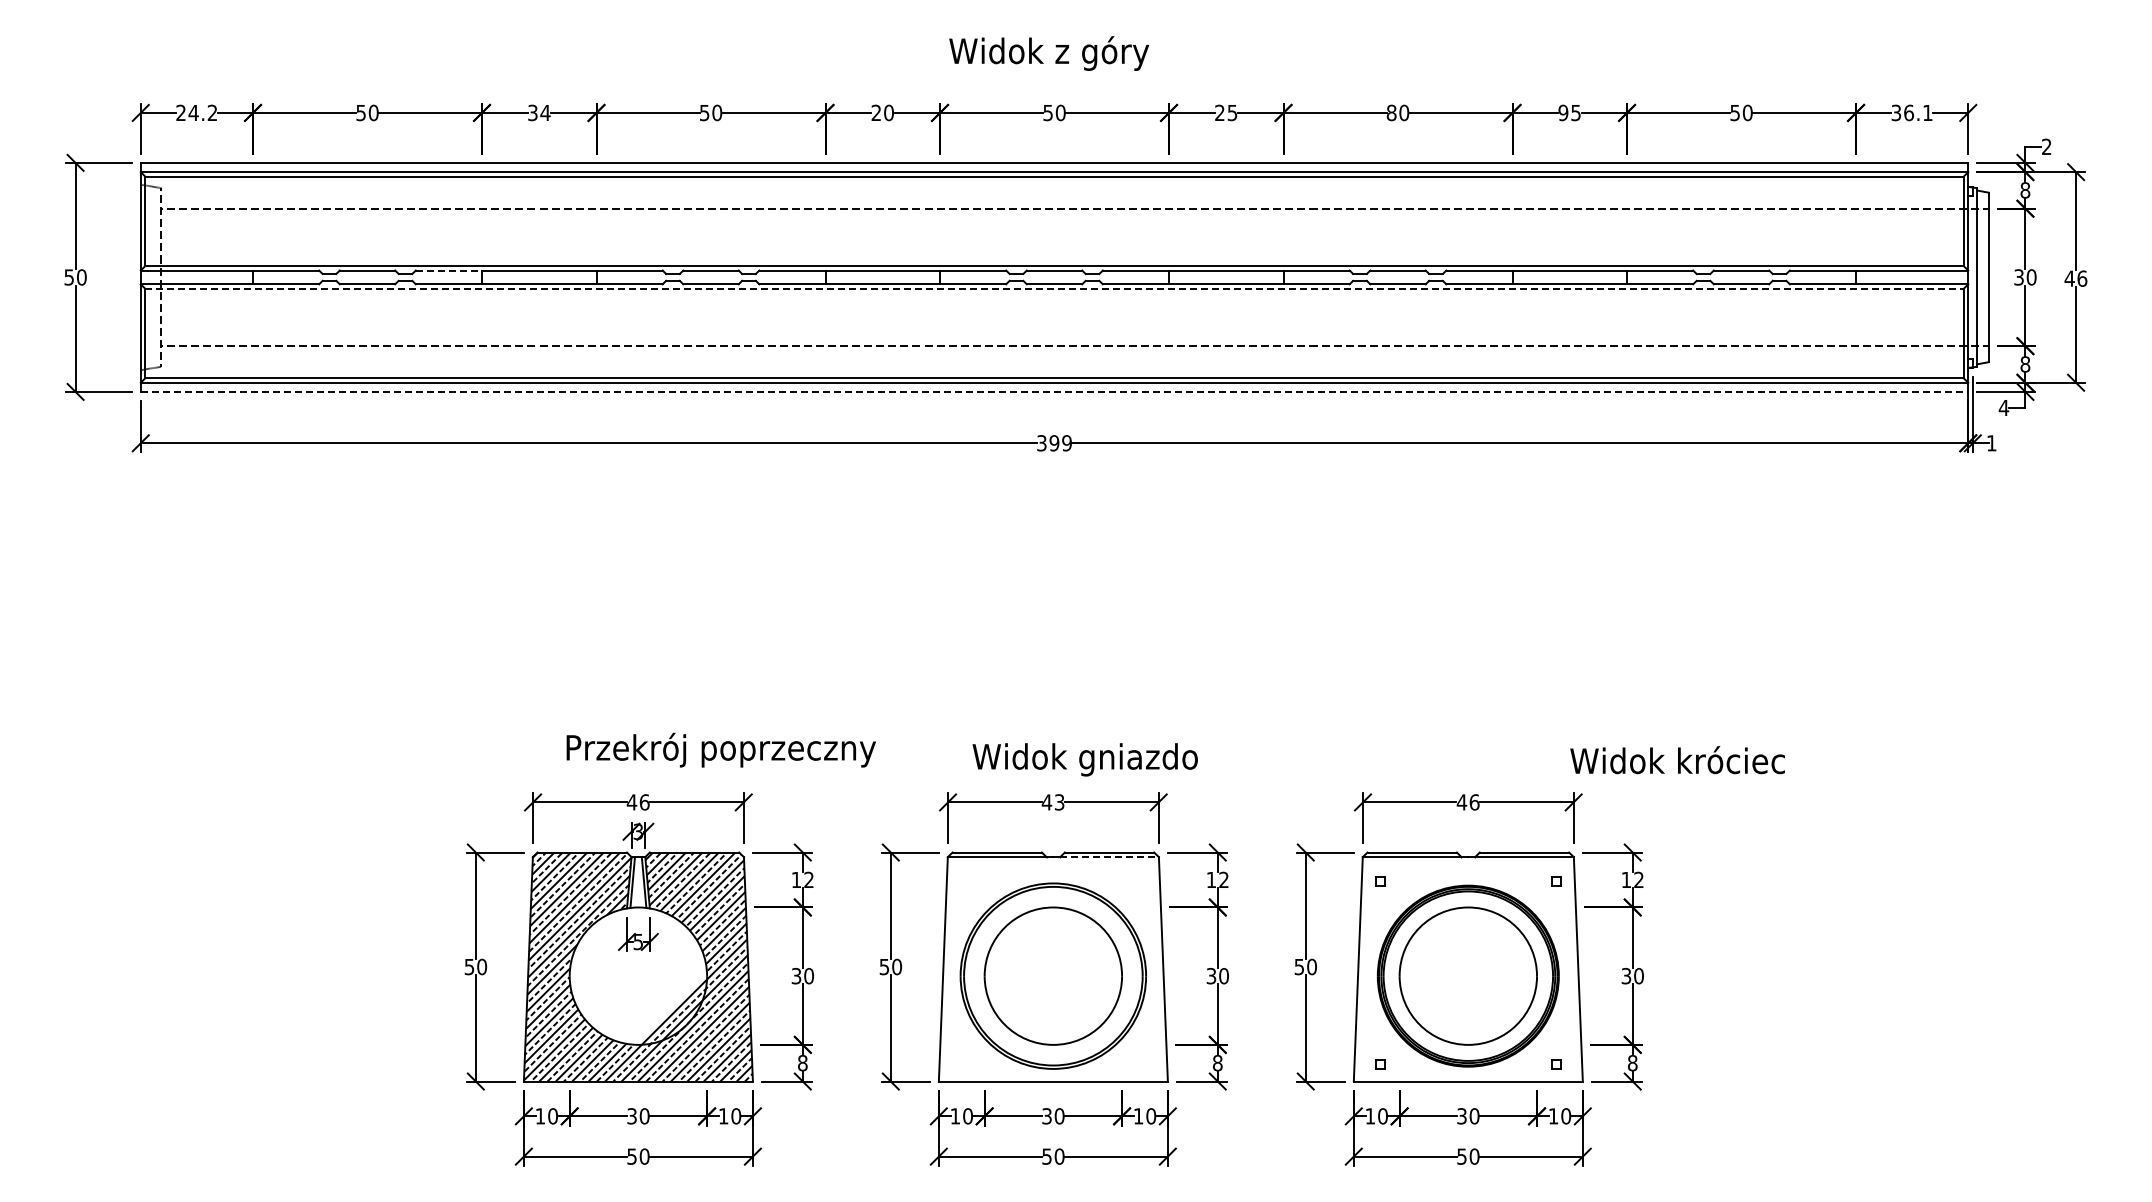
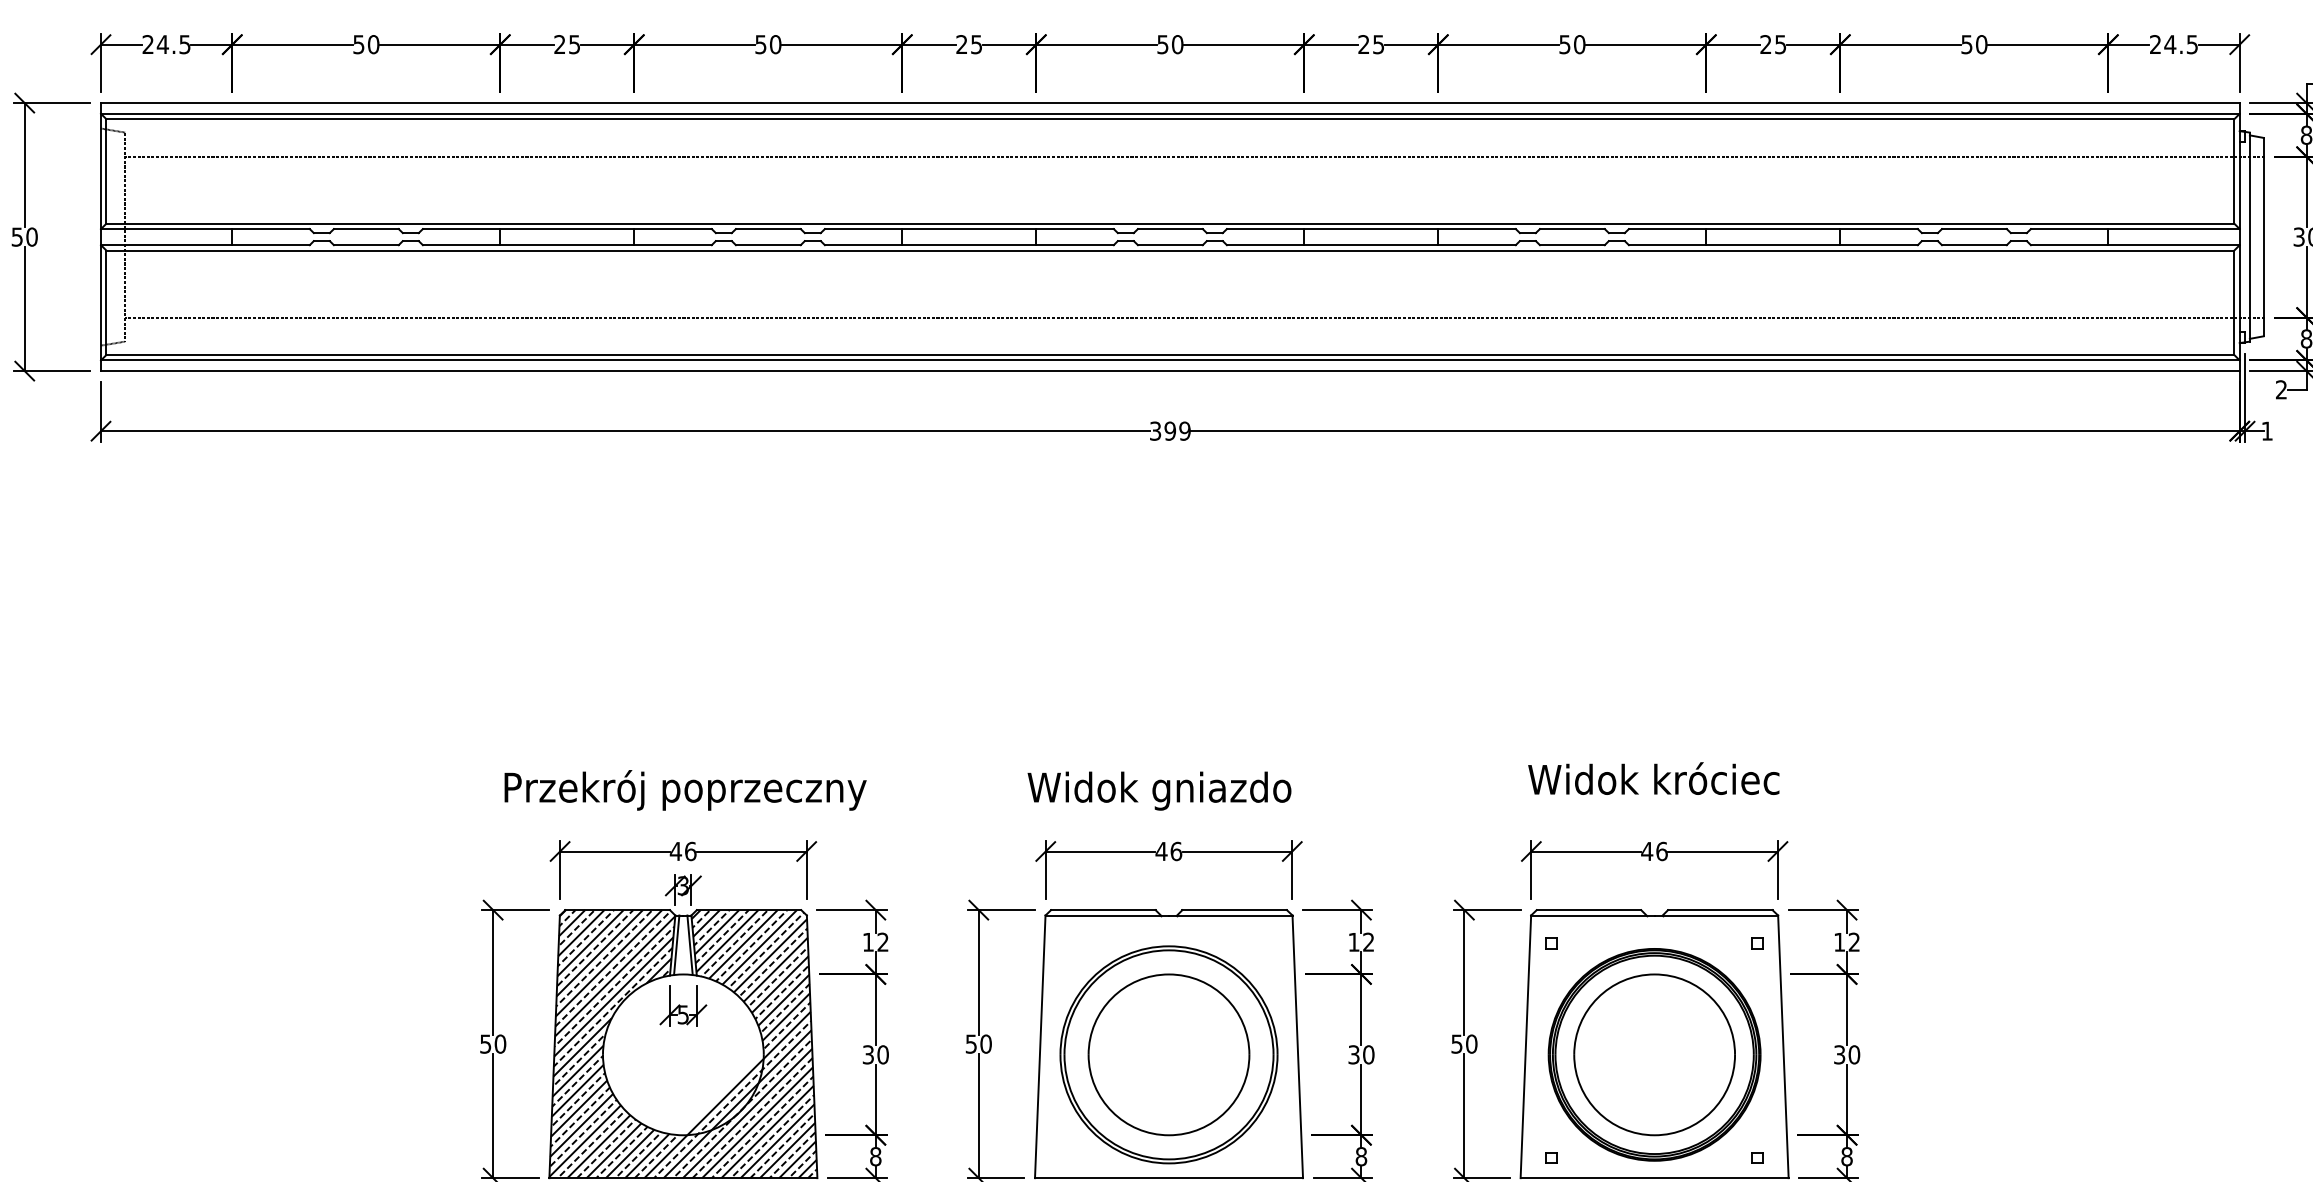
text: (212, 112) -> (184, 44), 24.2 -> 24.5
text: (888, 112) -> (976, 44), 20 -> 25
text: (1391, 112) -> (1564, 44), 80 -> 50
text: (1563, 112) -> (1766, 44), 95 -> 25
text: (1911, 112) -> (2173, 44), 36.1 -> 24.5
text: (539, 113) -> (567, 45), 34 -> 25
line: (449, 270) -> (462, 229), dashed -> solid
line: (1055, 288) -> (1171, 250), dashed -> solid
line: (1054, 391) -> (1170, 370), dashed -> solid
text: (2003, 407) -> (2280, 389), 4 -> 2
text: (720, 749) -> (684, 789), moved
text: (1084, 759) -> (1158, 790), moved
text: (1677, 760) -> (1653, 779), moved
text: (1059, 802) -> (1176, 851), 43 -> 46
line: (1110, 857) -> (1235, 915), dashed -> solid

